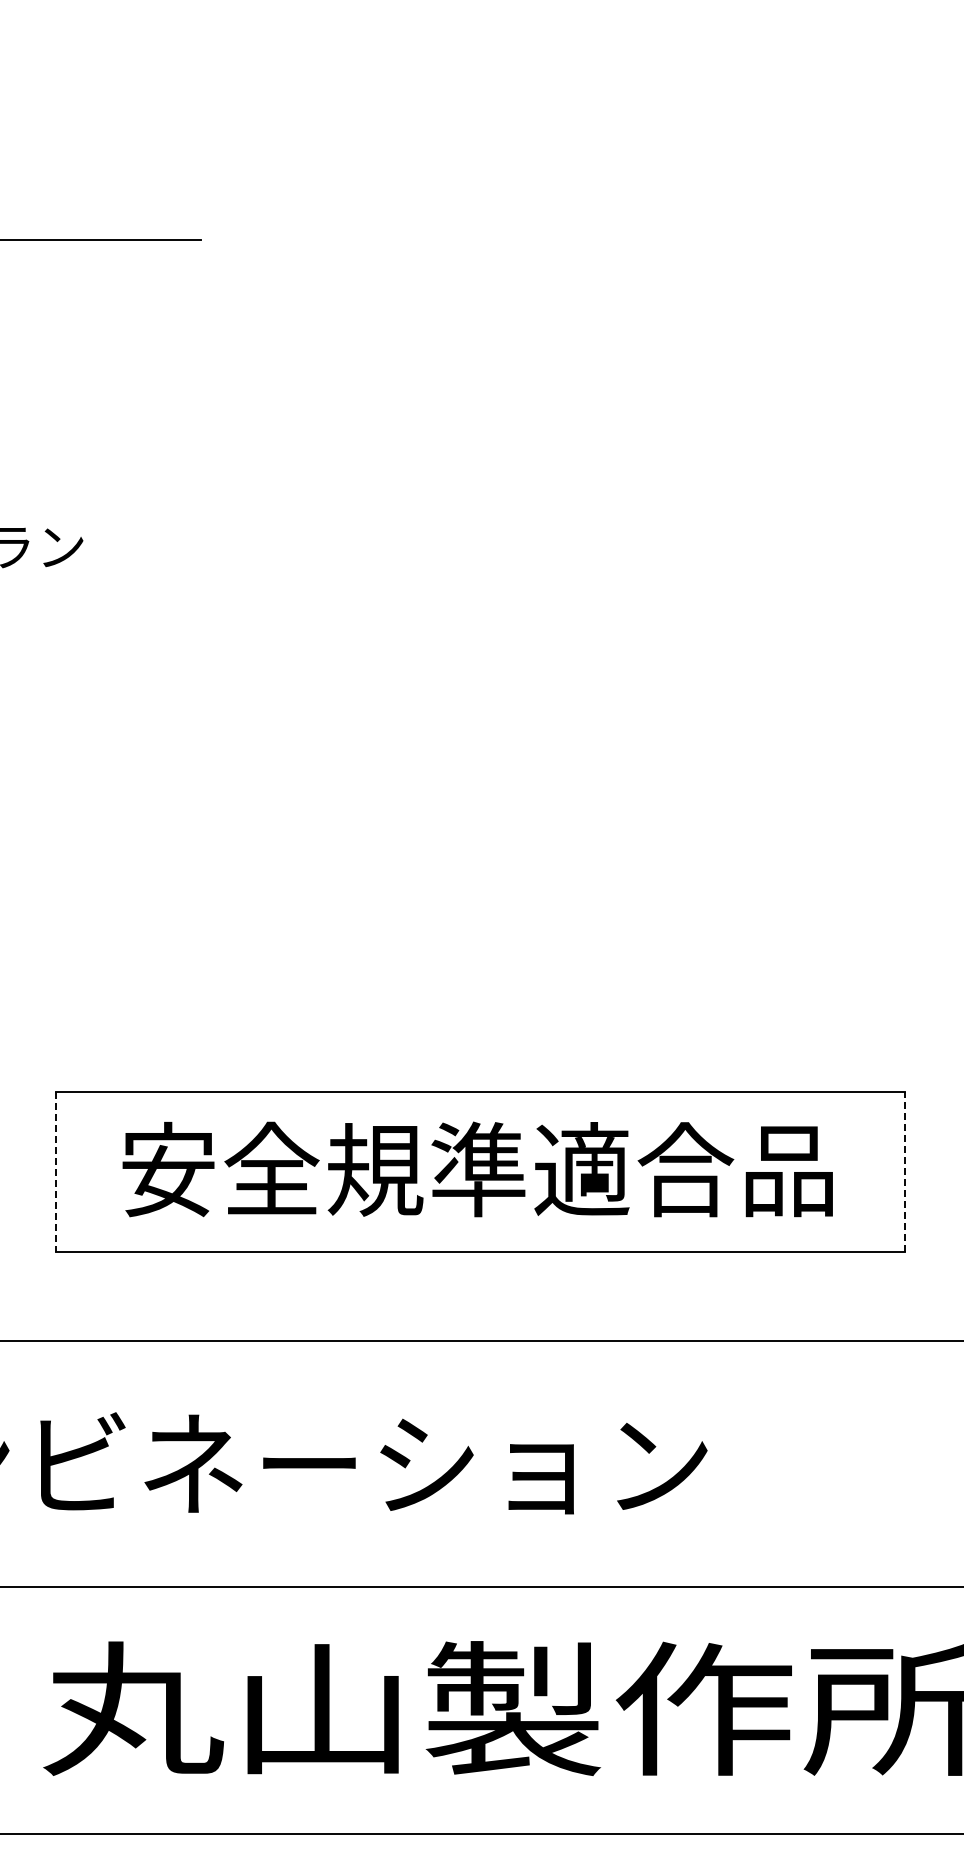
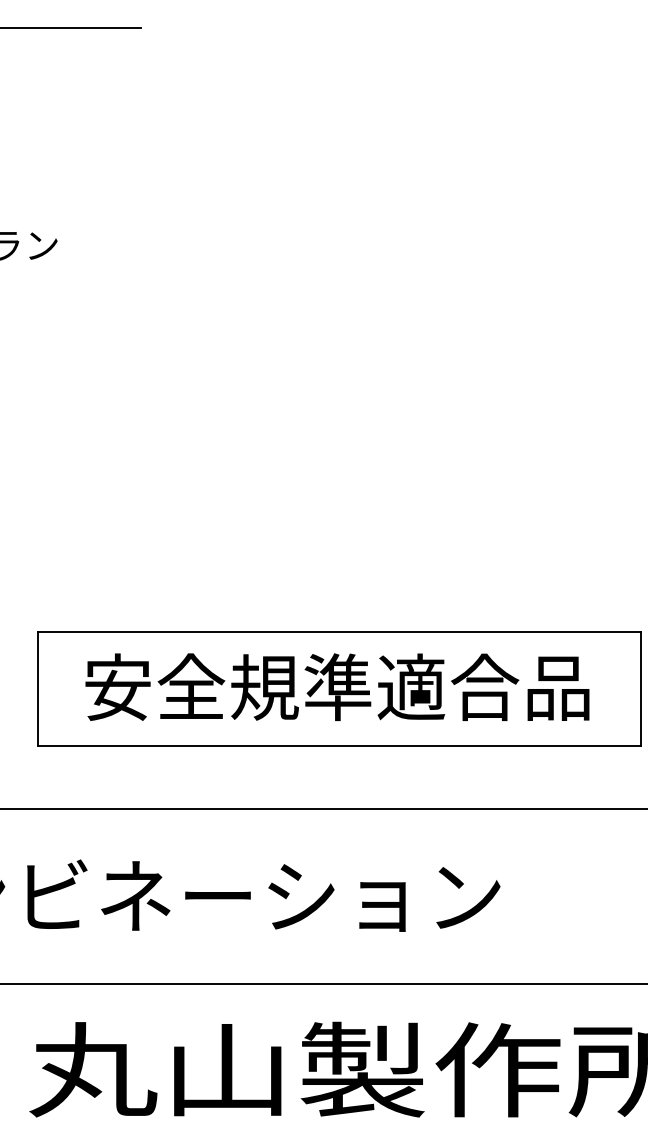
line: (905, 1171) -> (640, 688), dashed -> solid
line: (56, 1172) -> (38, 689), dashed -> solid

